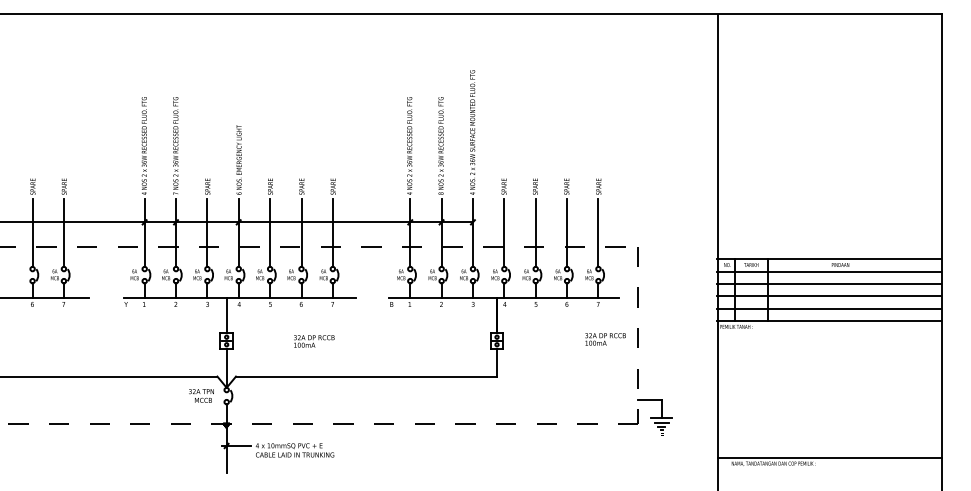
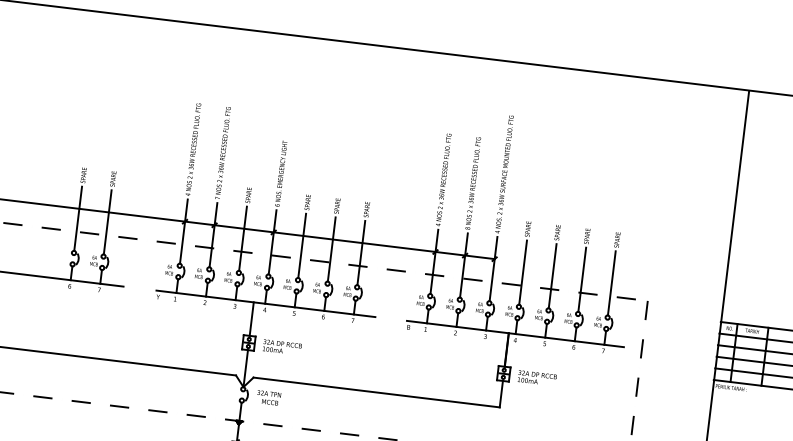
text: (605, 339) -> (537, 378), moved
text: (314, 341) -> (282, 347), moved
text: (201, 395) -> (268, 397), moved

